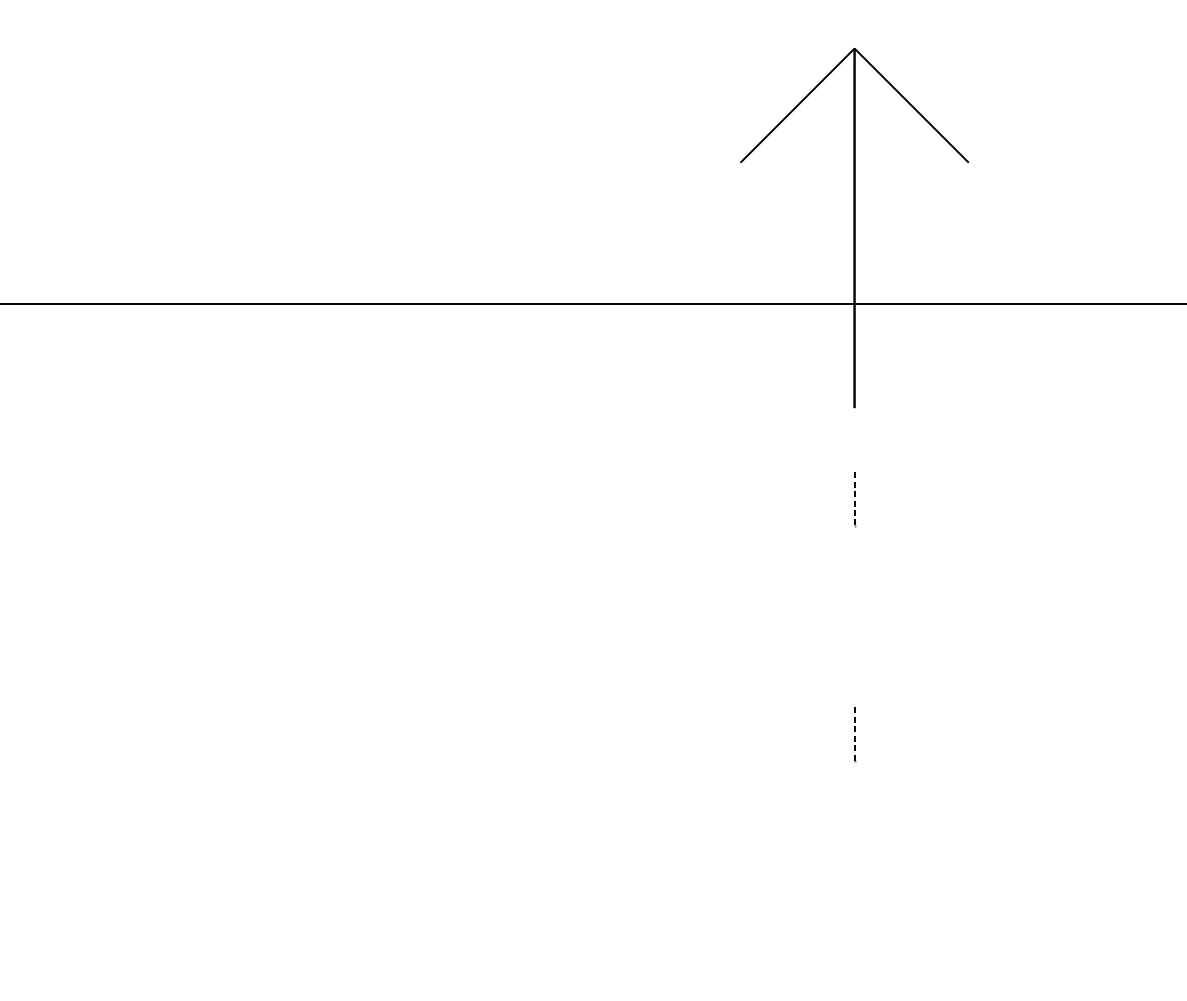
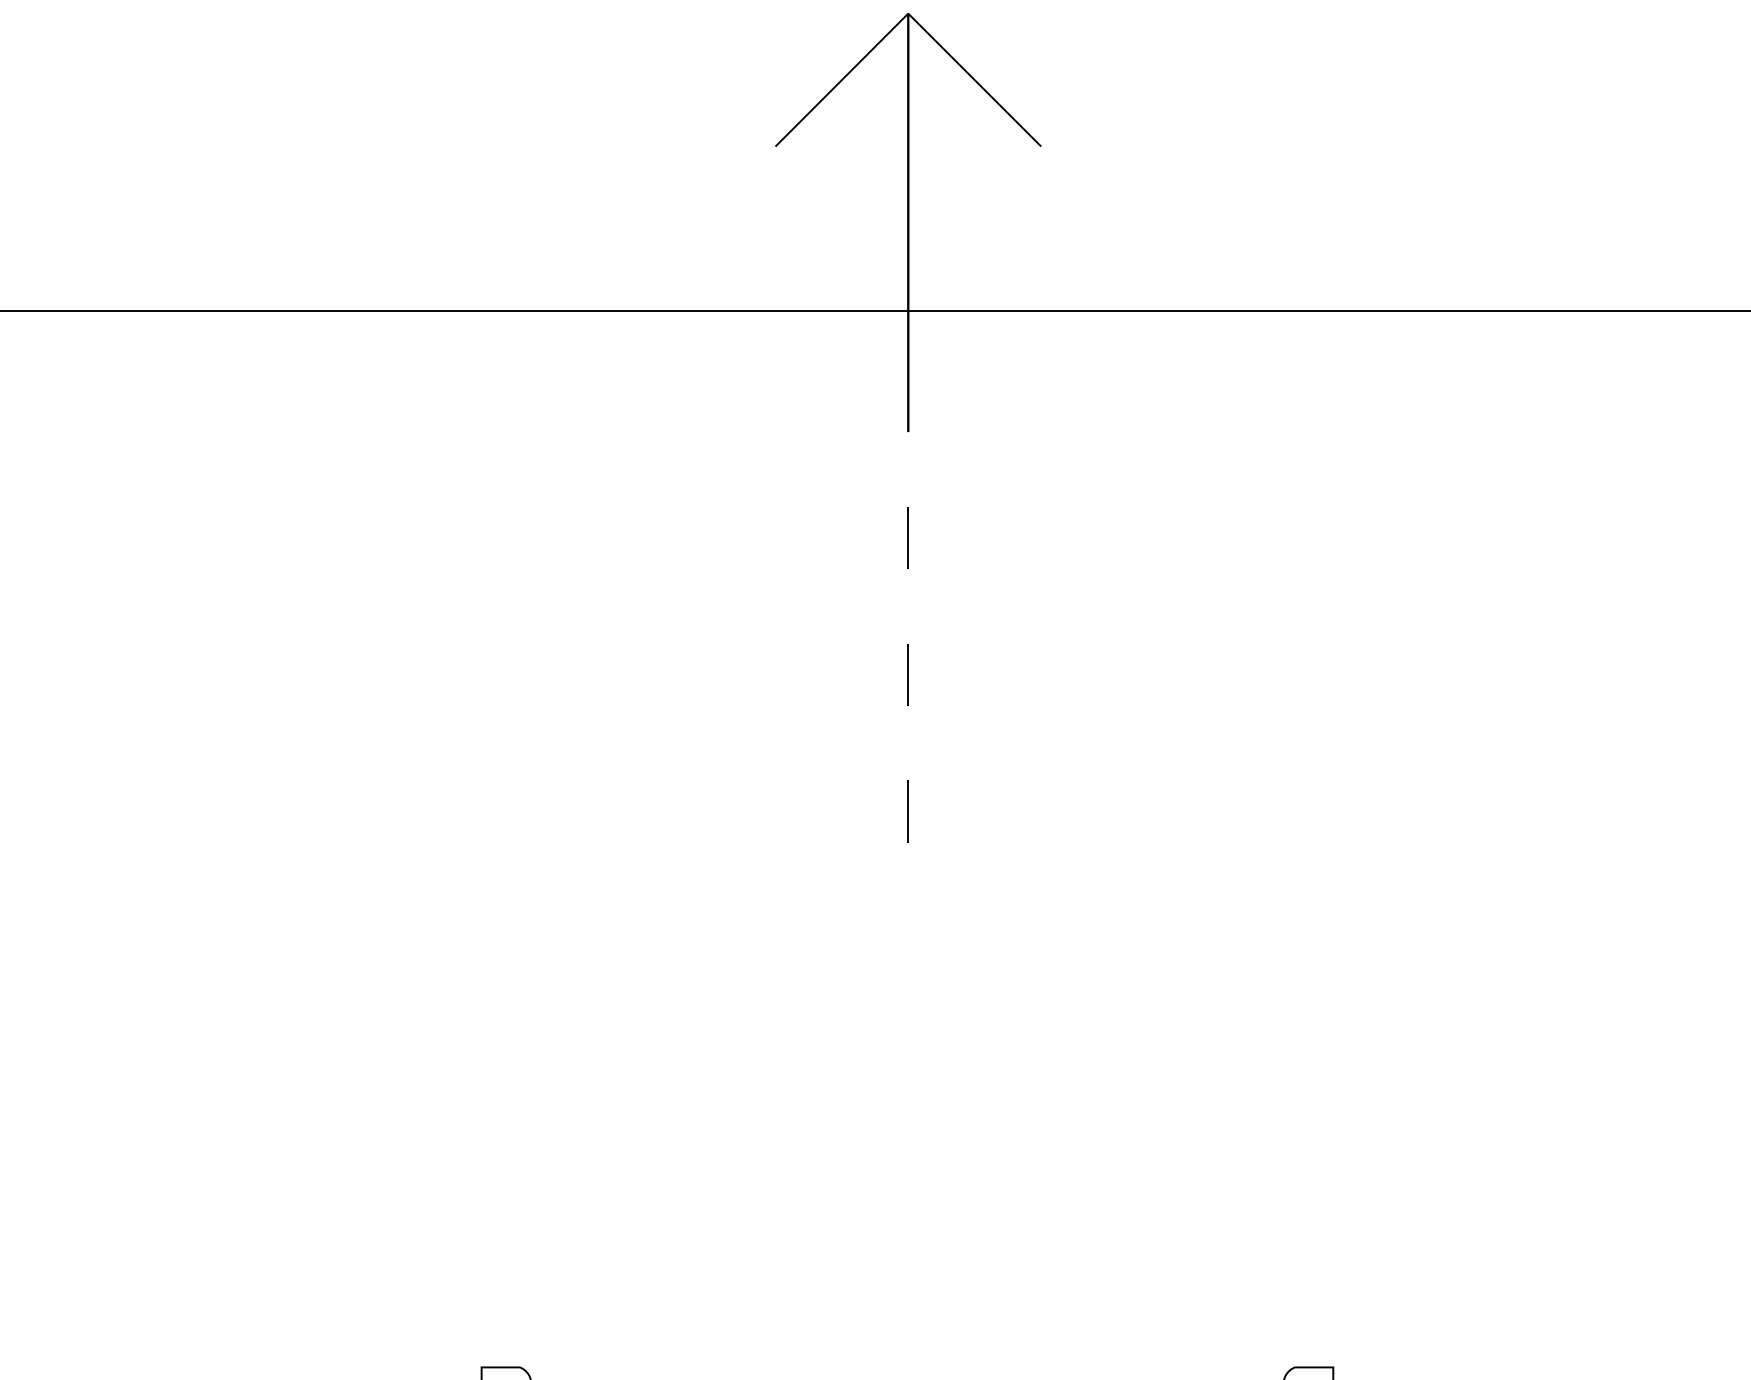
line: (854, 499) -> (908, 538), dashed -> solid
line: (853, 616) -> (907, 674), added
line: (854, 734) -> (908, 811), dashed -> solid

